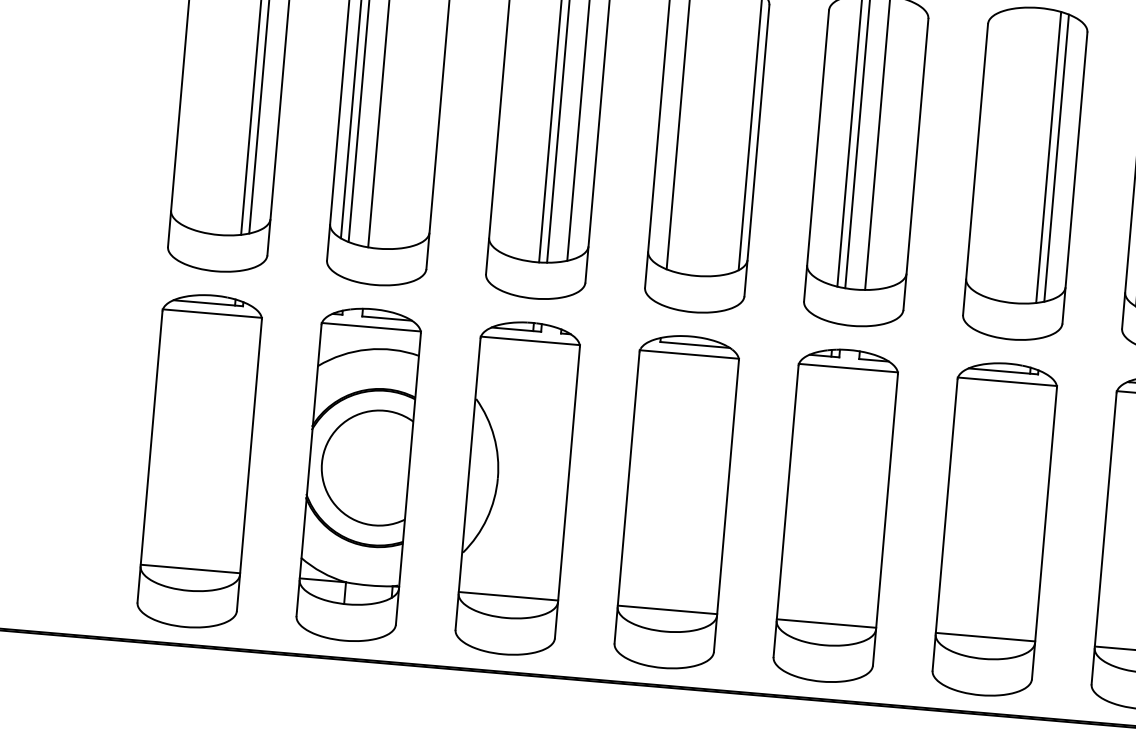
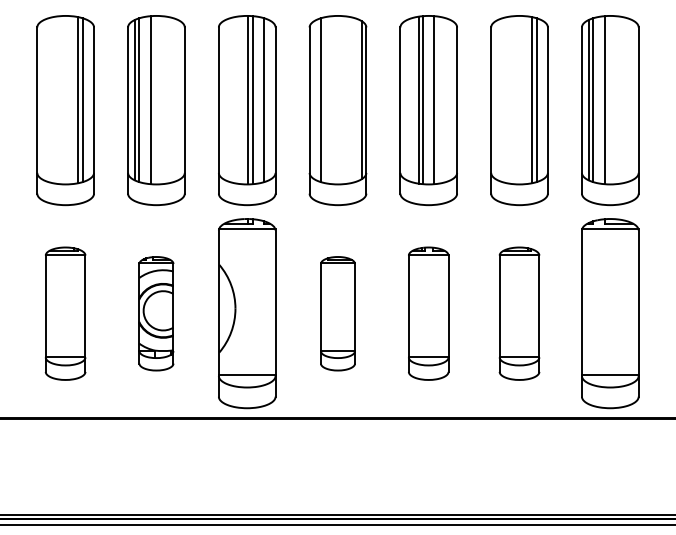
part: (199, 461) -> (65, 313), size x0.7
part: (358, 474) -> (156, 313), size x0.6
part: (675, 501) -> (337, 313), size x0.6
part: (835, 515) -> (428, 313), size x0.7
part: (994, 529) -> (519, 313), size x0.7

